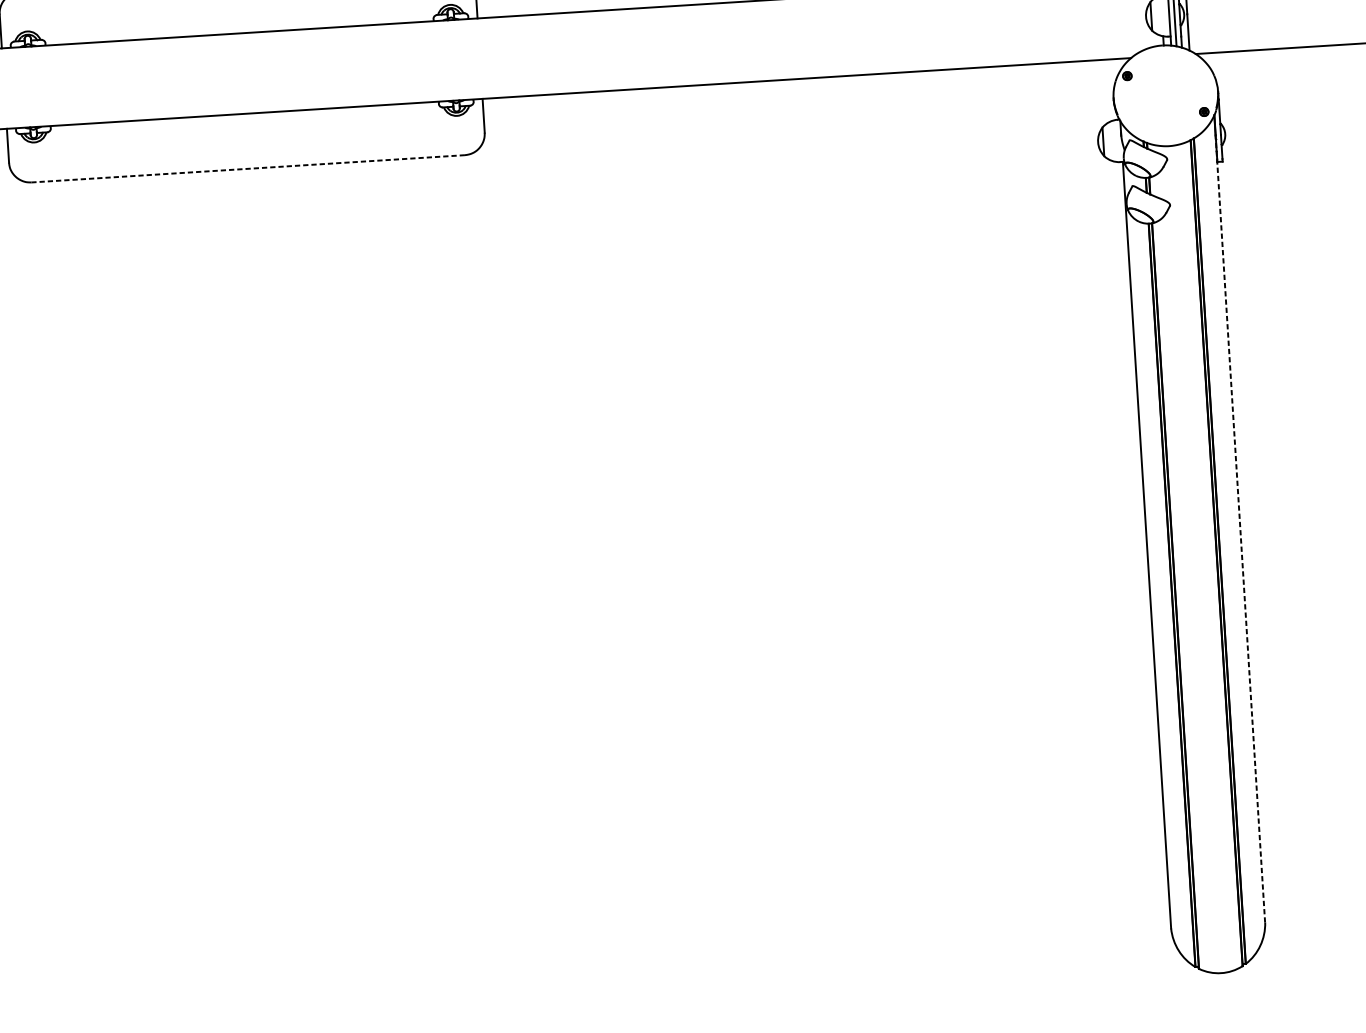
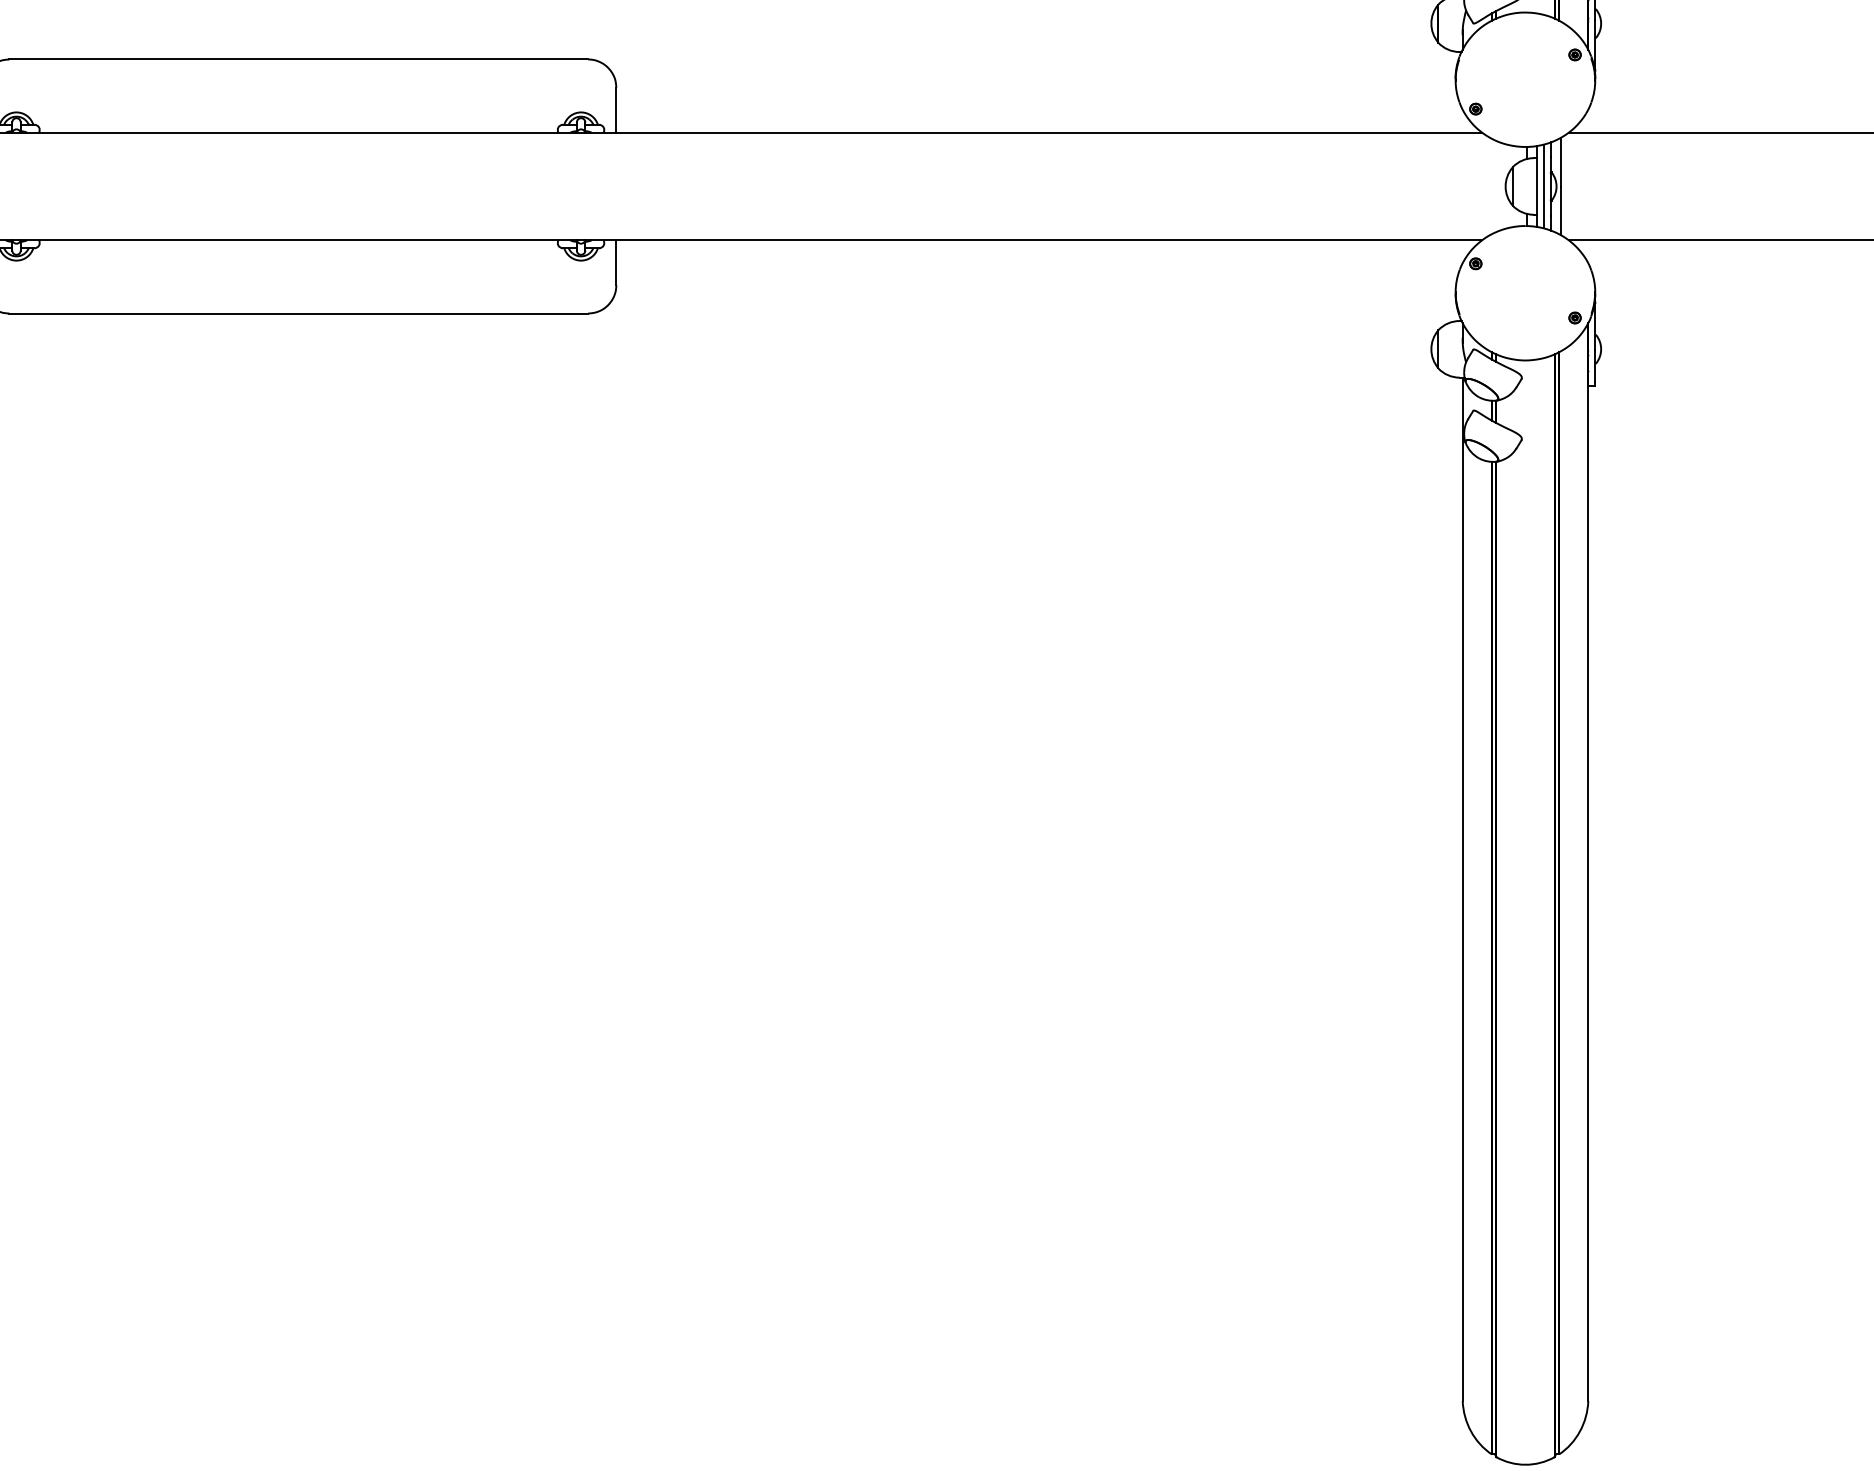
line: (247, 168) -> (298, 313), dashed -> solid
line: (1240, 530) -> (1588, 877), dashed -> solid

